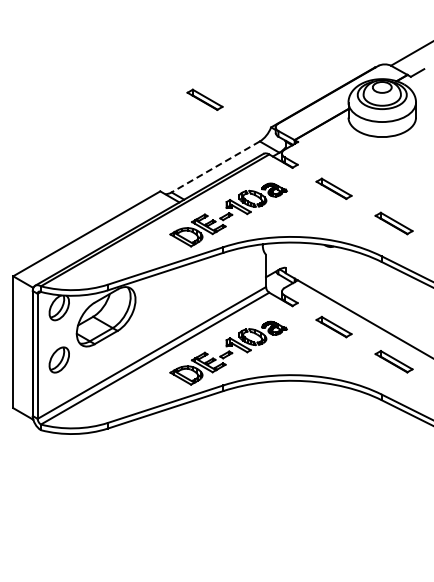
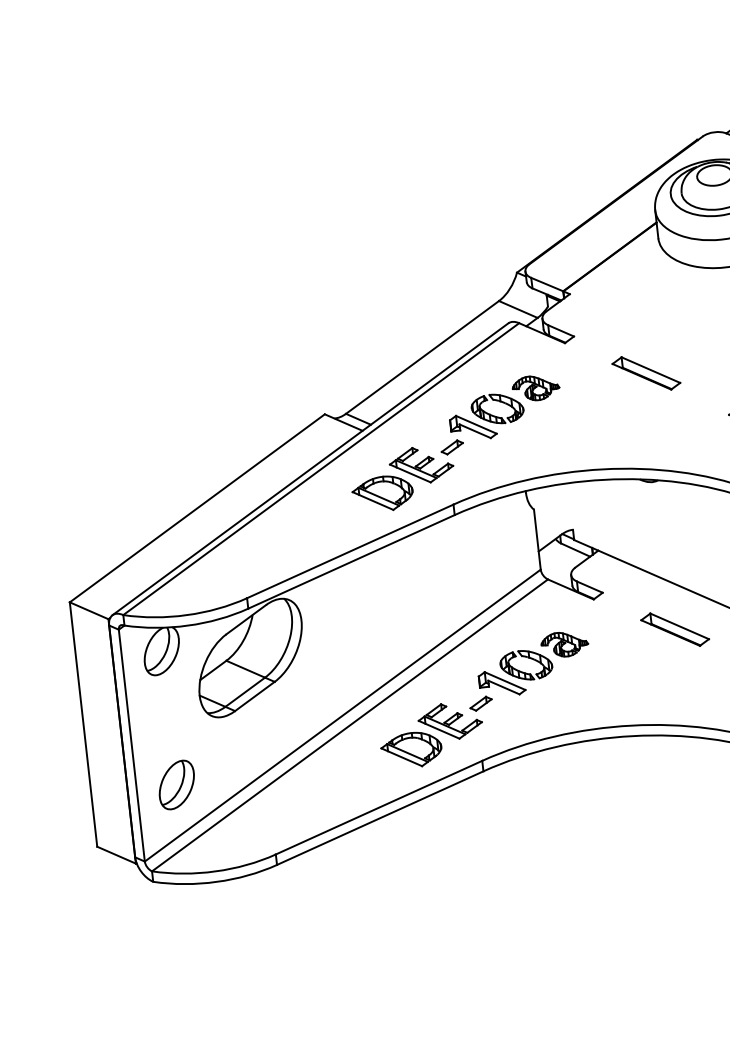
part: (204, 99) -> (387, 234), removed
line: (215, 166) -> (421, 356), dashed -> solid
part: (58, 359) -> (175, 784), moved

